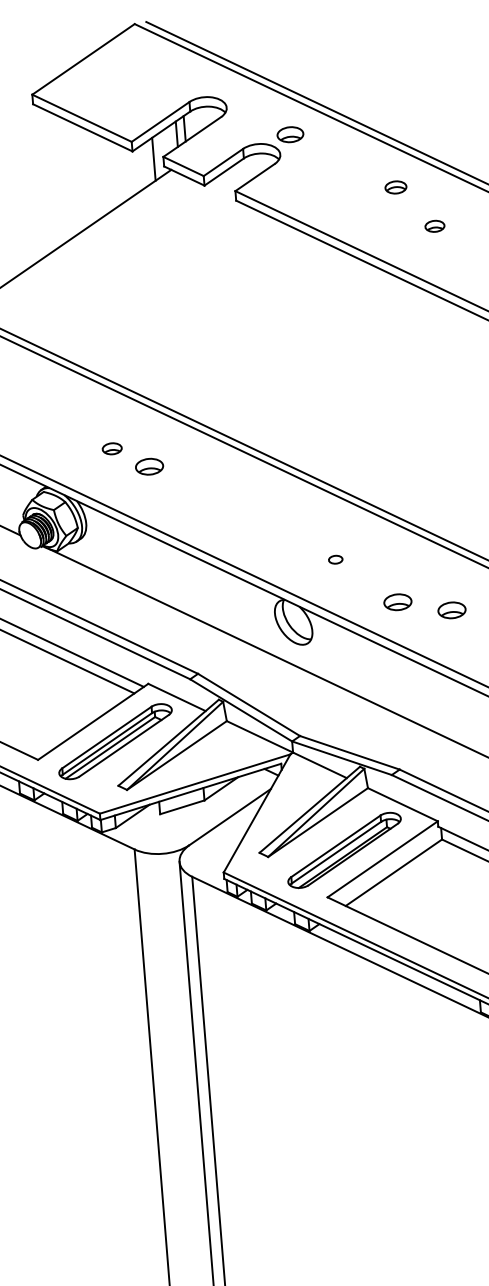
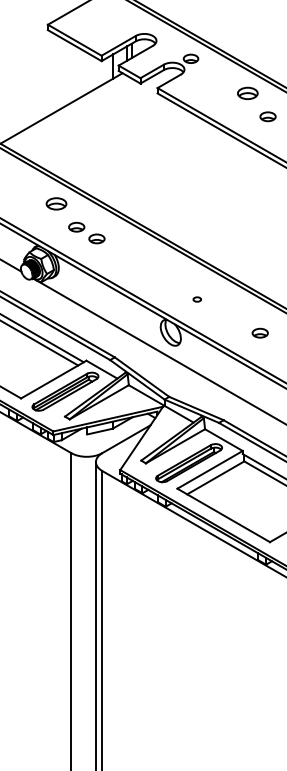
part: (395, 186) -> (247, 92), size x1.67
part: (433, 225) -> (267, 116), size x1.43
part: (72, 409) -> (56, 203), added
part: (111, 447) -> (76, 226), size x1.43
part: (396, 601) -> (229, 325), removed

